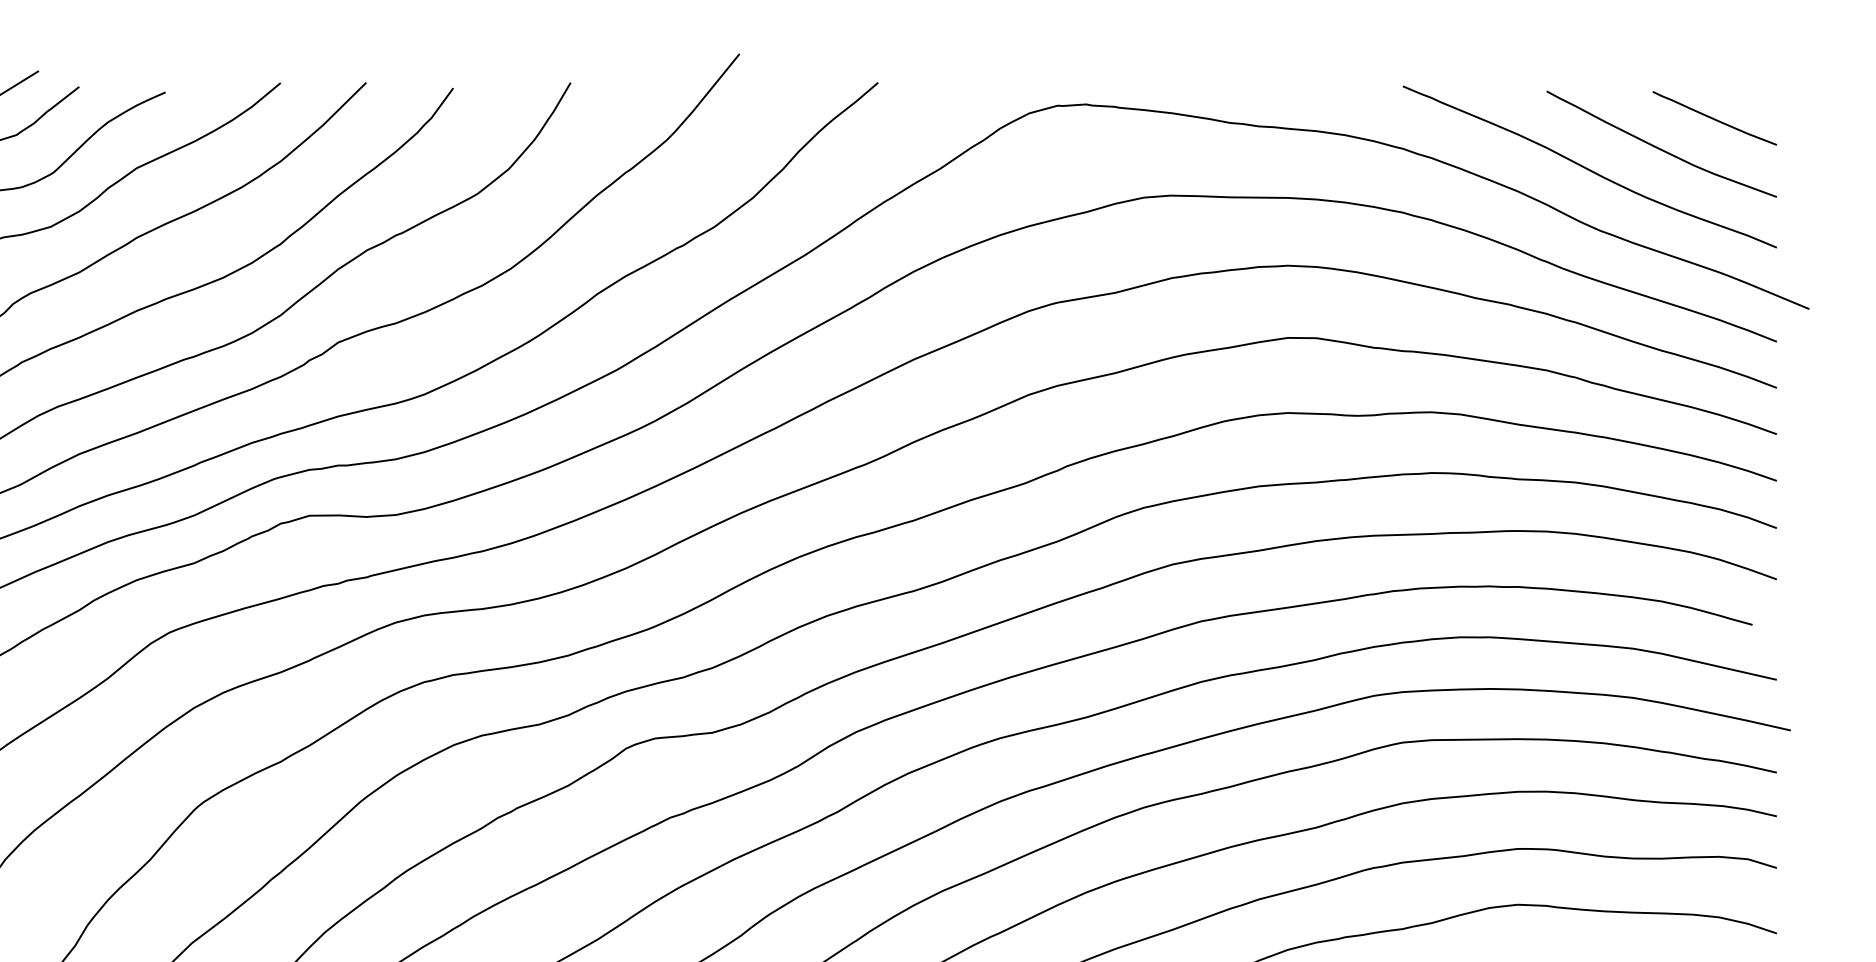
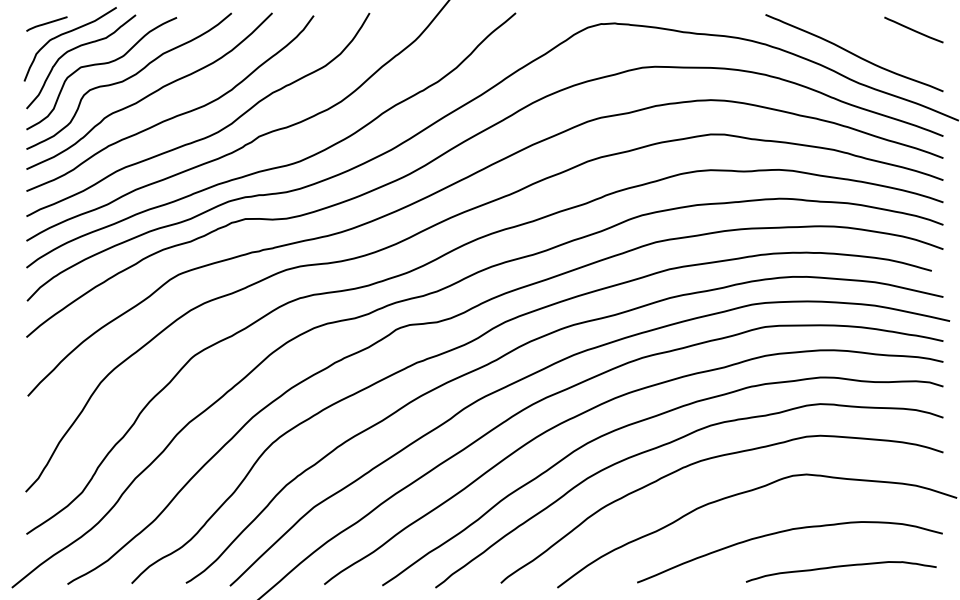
curve: (1659, 146) -> (887, 43), removed

